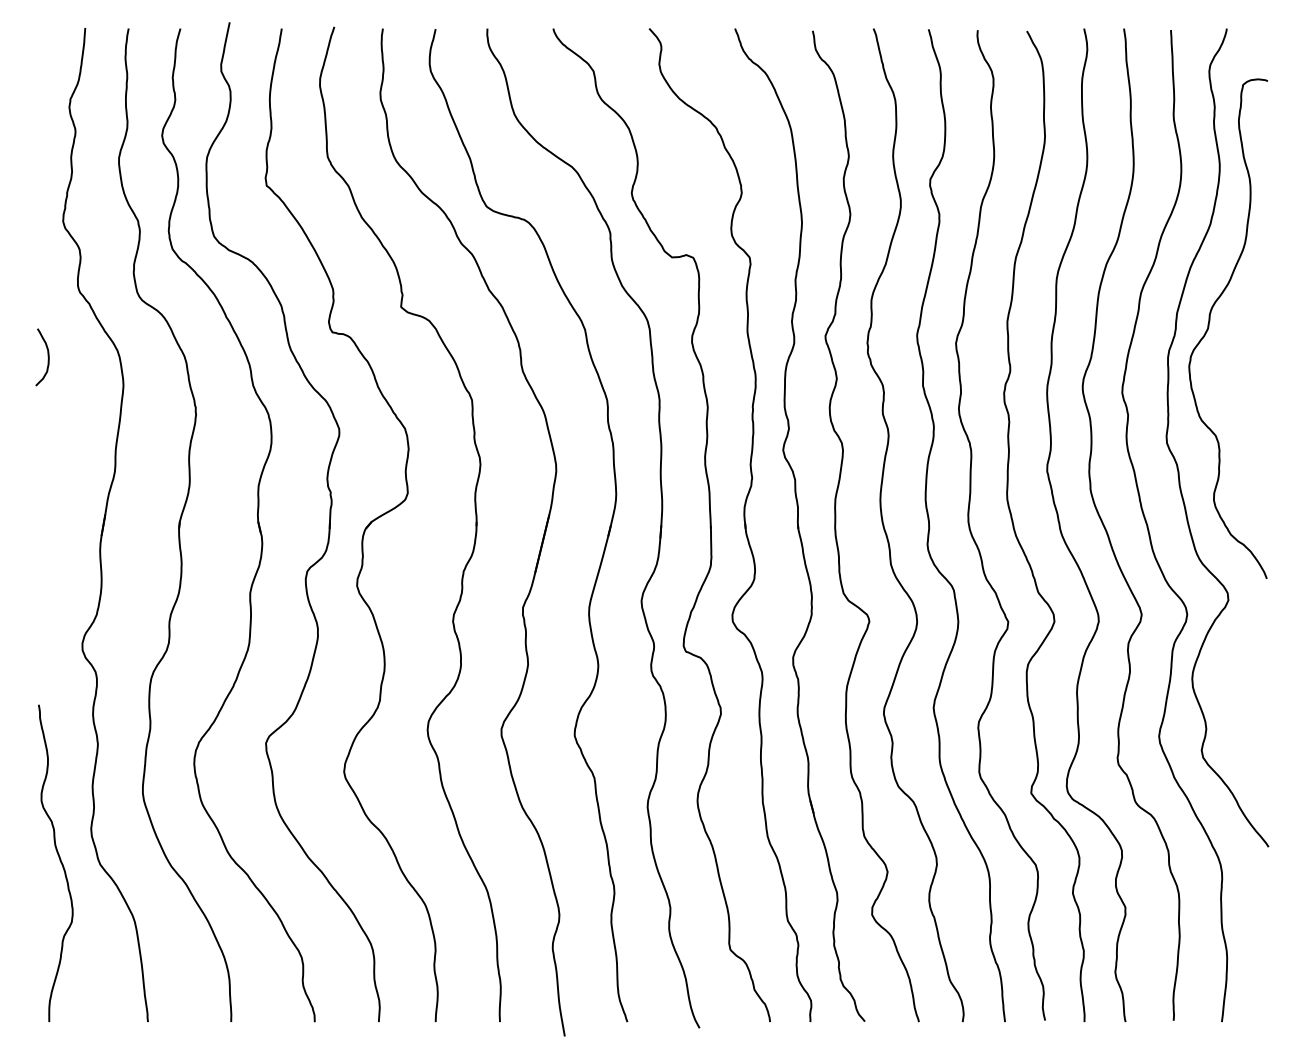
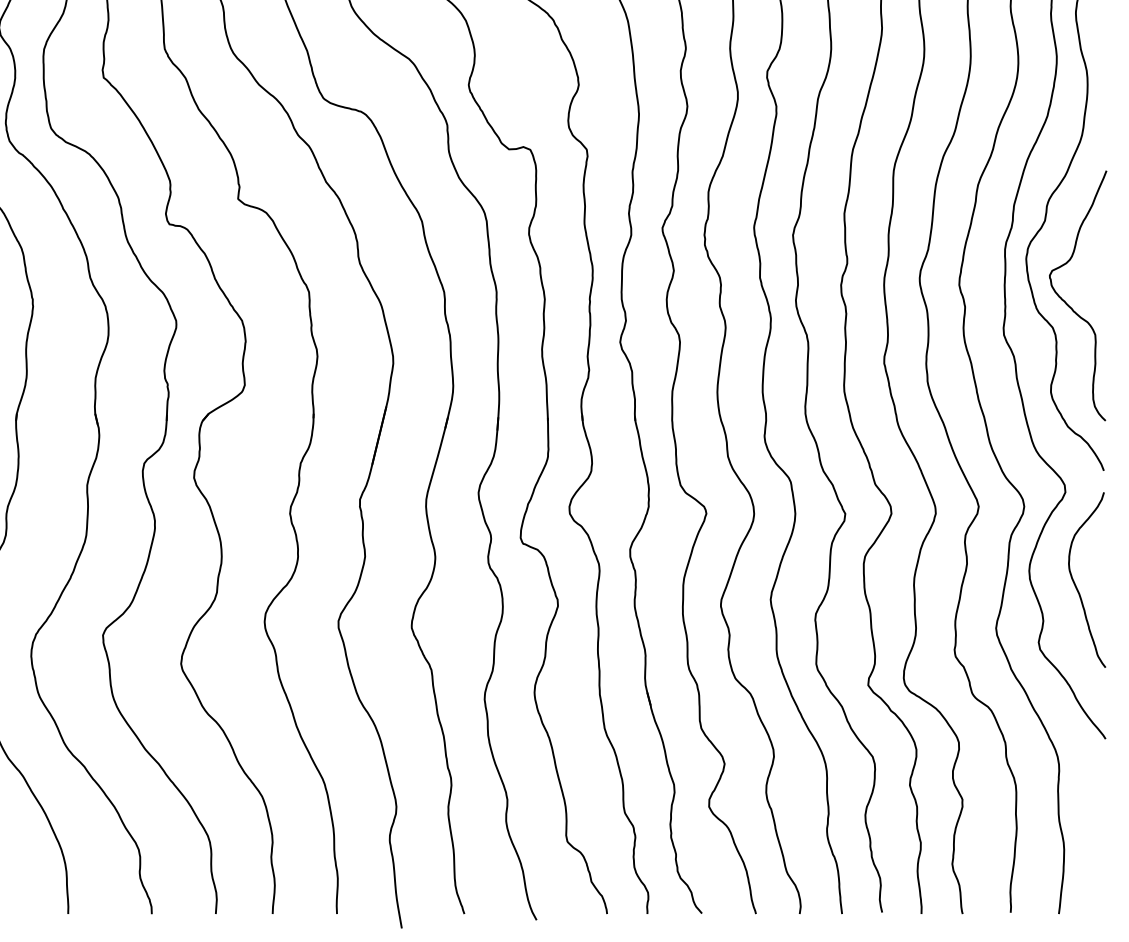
curve: (1231, 412) -> (1068, 304), added
curve: (1239, 693) -> (1076, 585), added

